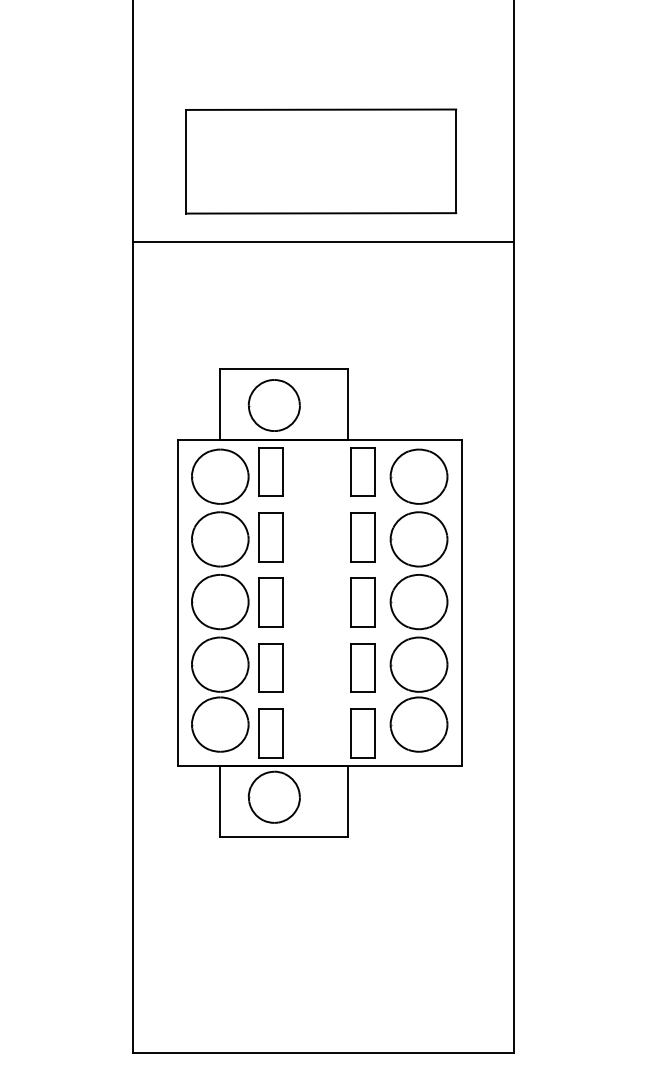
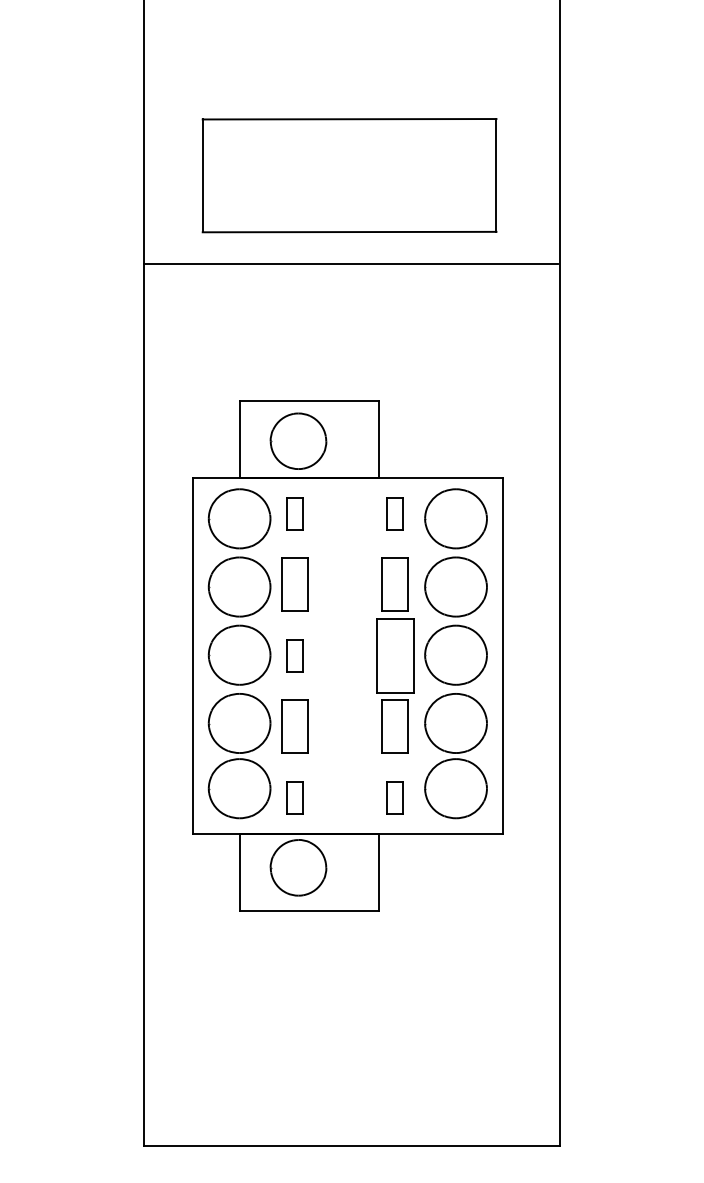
part: (270, 471) -> (294, 513), size x0.6
part: (362, 471) -> (394, 513), size x0.6
part: (270, 602) -> (294, 655), size x0.6
part: (362, 602) -> (394, 655), size x1.4
part: (270, 732) -> (294, 797), size x0.6
part: (362, 732) -> (394, 797), size x0.6

